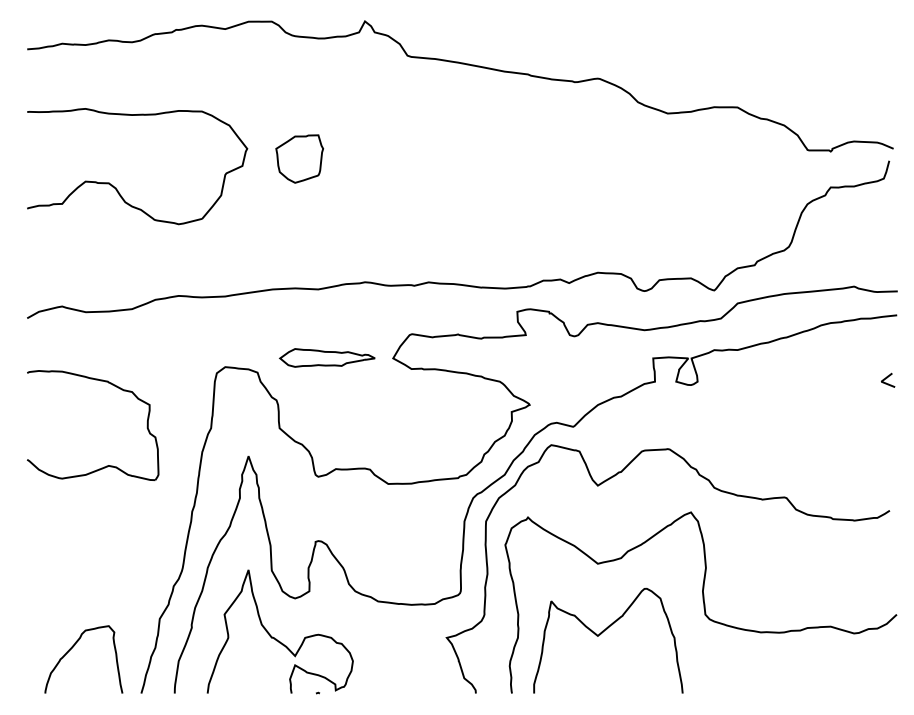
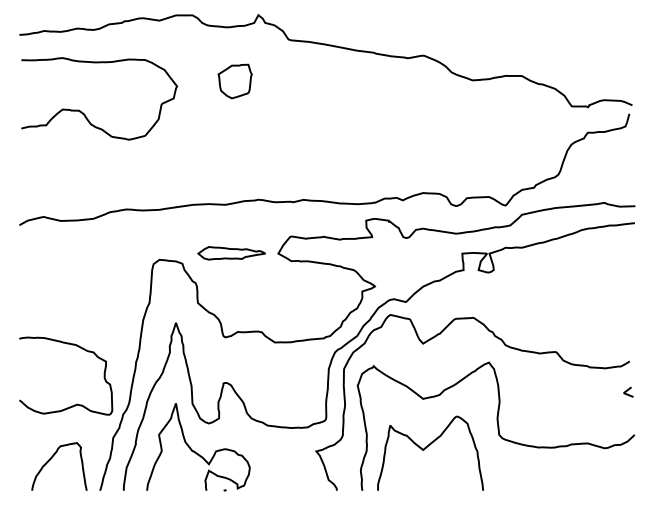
part: (298, 158) -> (234, 81), moved
part: (116, 187) -> (84, 113), moved
line: (888, 377) -> (628, 390), moved
part: (109, 464) -> (77, 403), moved

